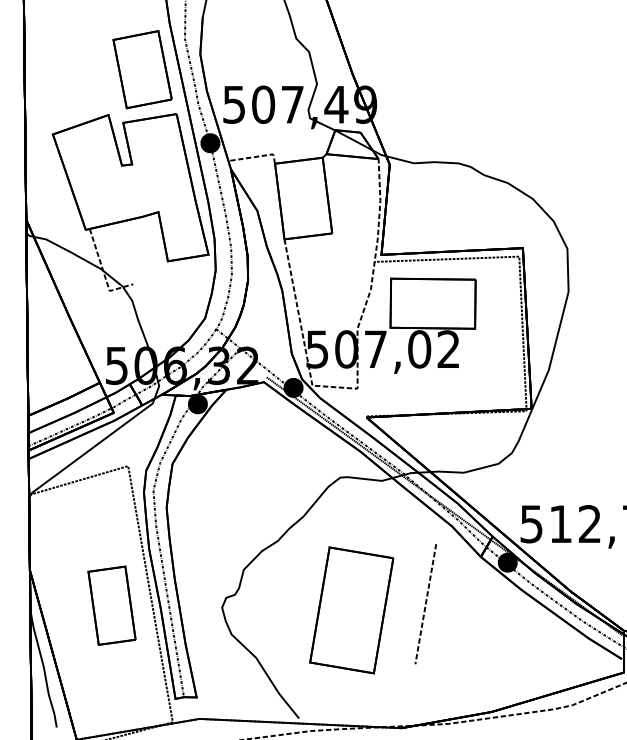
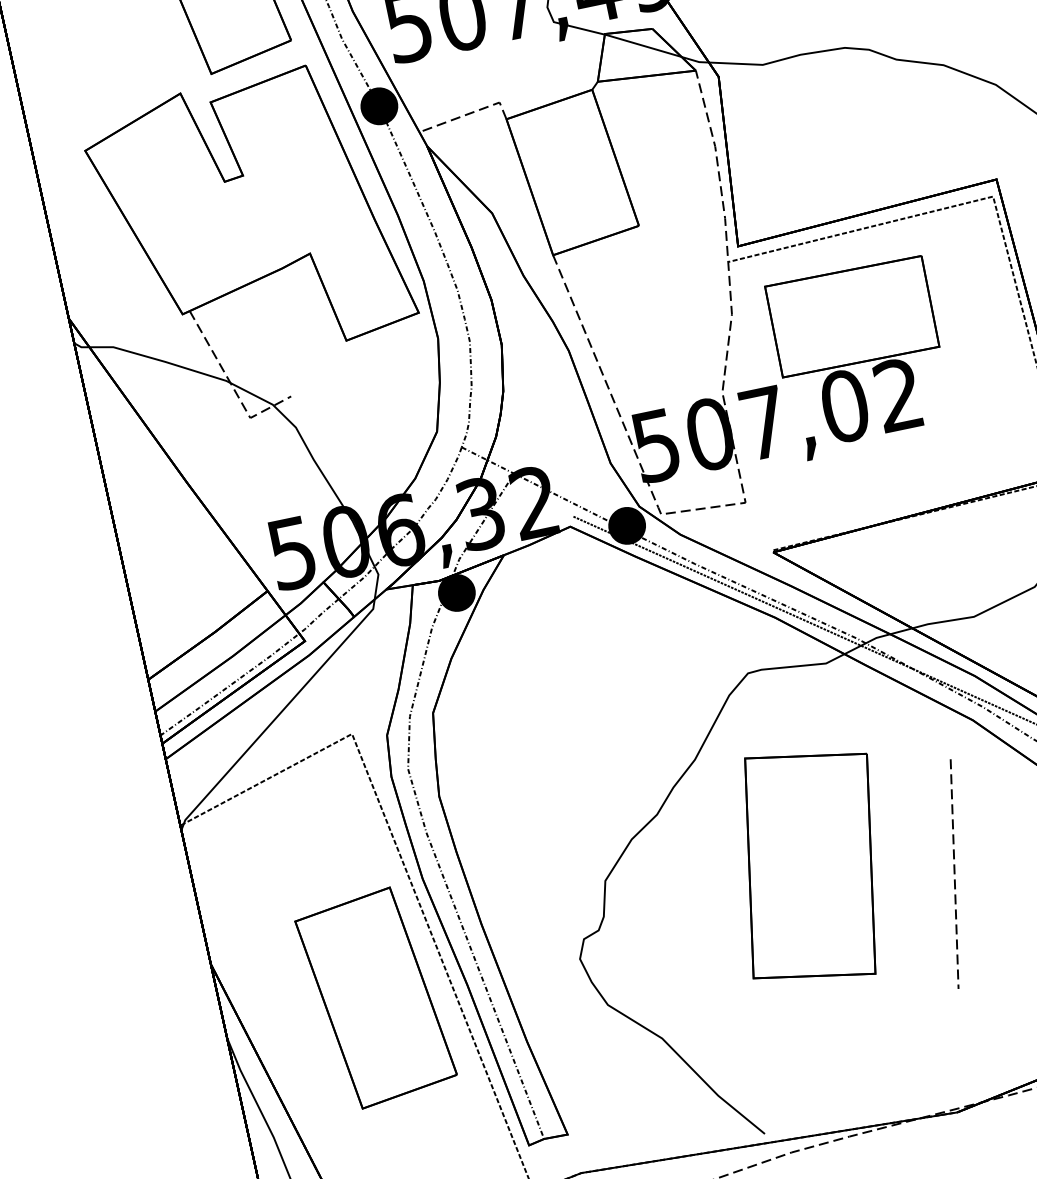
part: (111, 605) -> (374, 997), size x1.43
part: (351, 610) -> (809, 866), moved

